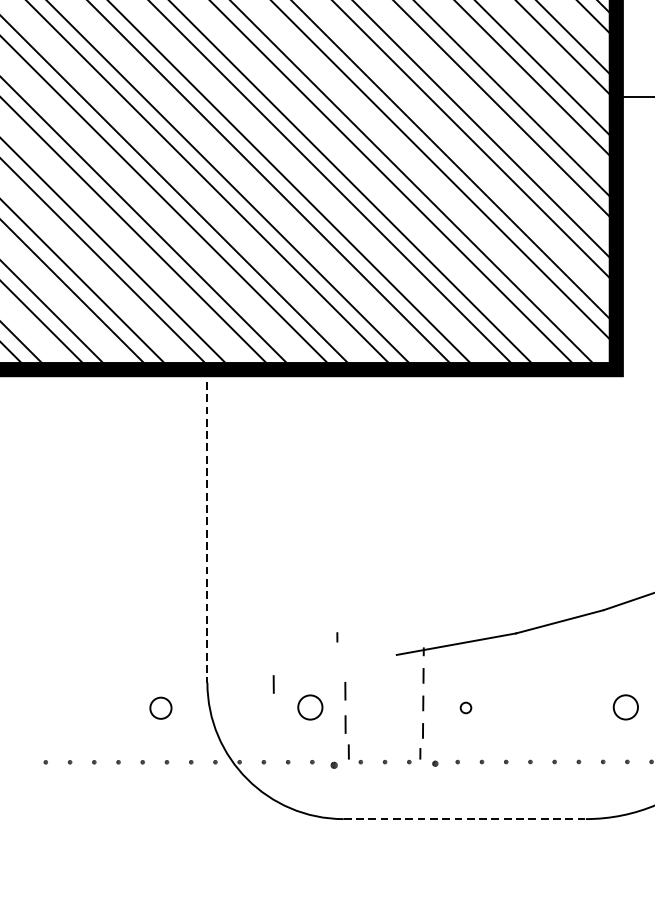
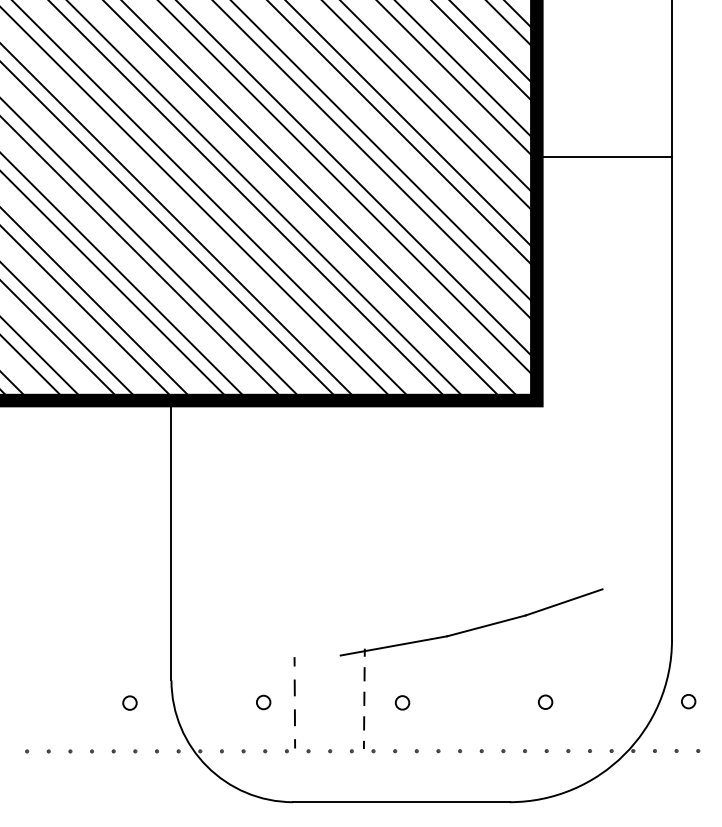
line: (207, 526) -> (171, 540), dashed -> solid
line: (337, 637) -> (294, 661), moved
line: (273, 684) -> (230, 681), removed
circle: (626, 706) -> (545, 701), size x0.62
circle: (160, 707) -> (129, 702), size x0.71
circle: (310, 707) -> (263, 702), size x0.62
circle: (465, 707) -> (402, 702), size x1.43
part: (340, 756) -> (290, 746), size x0.62
part: (429, 757) -> (369, 747), size x0.71
line: (464, 819) -> (401, 802), dashed -> solid

